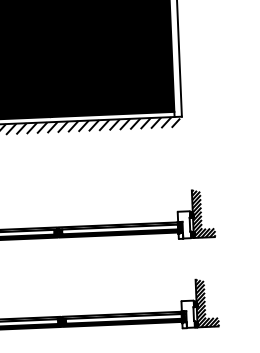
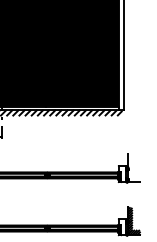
hatch: (202, 213) -> (133, 167), removed

